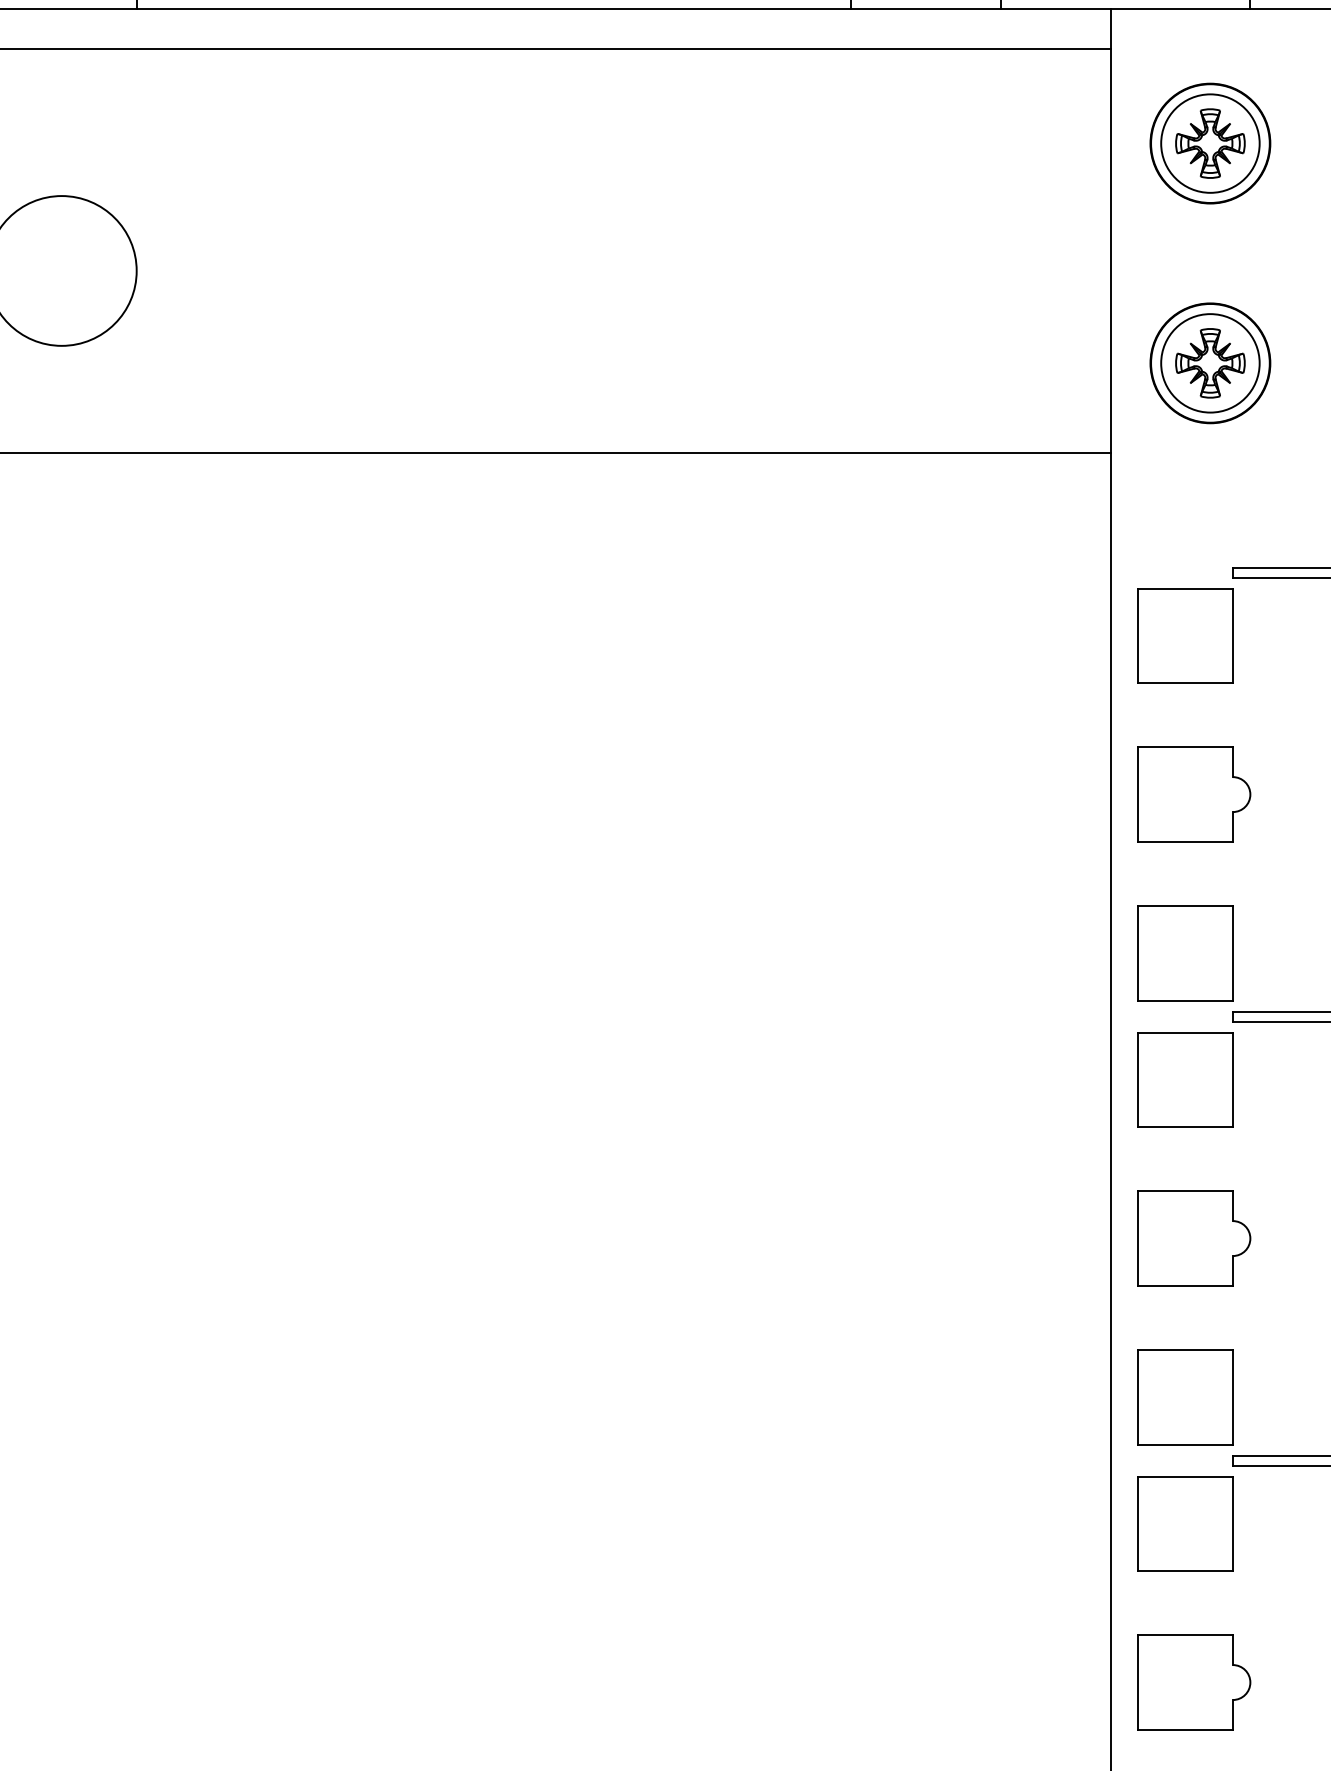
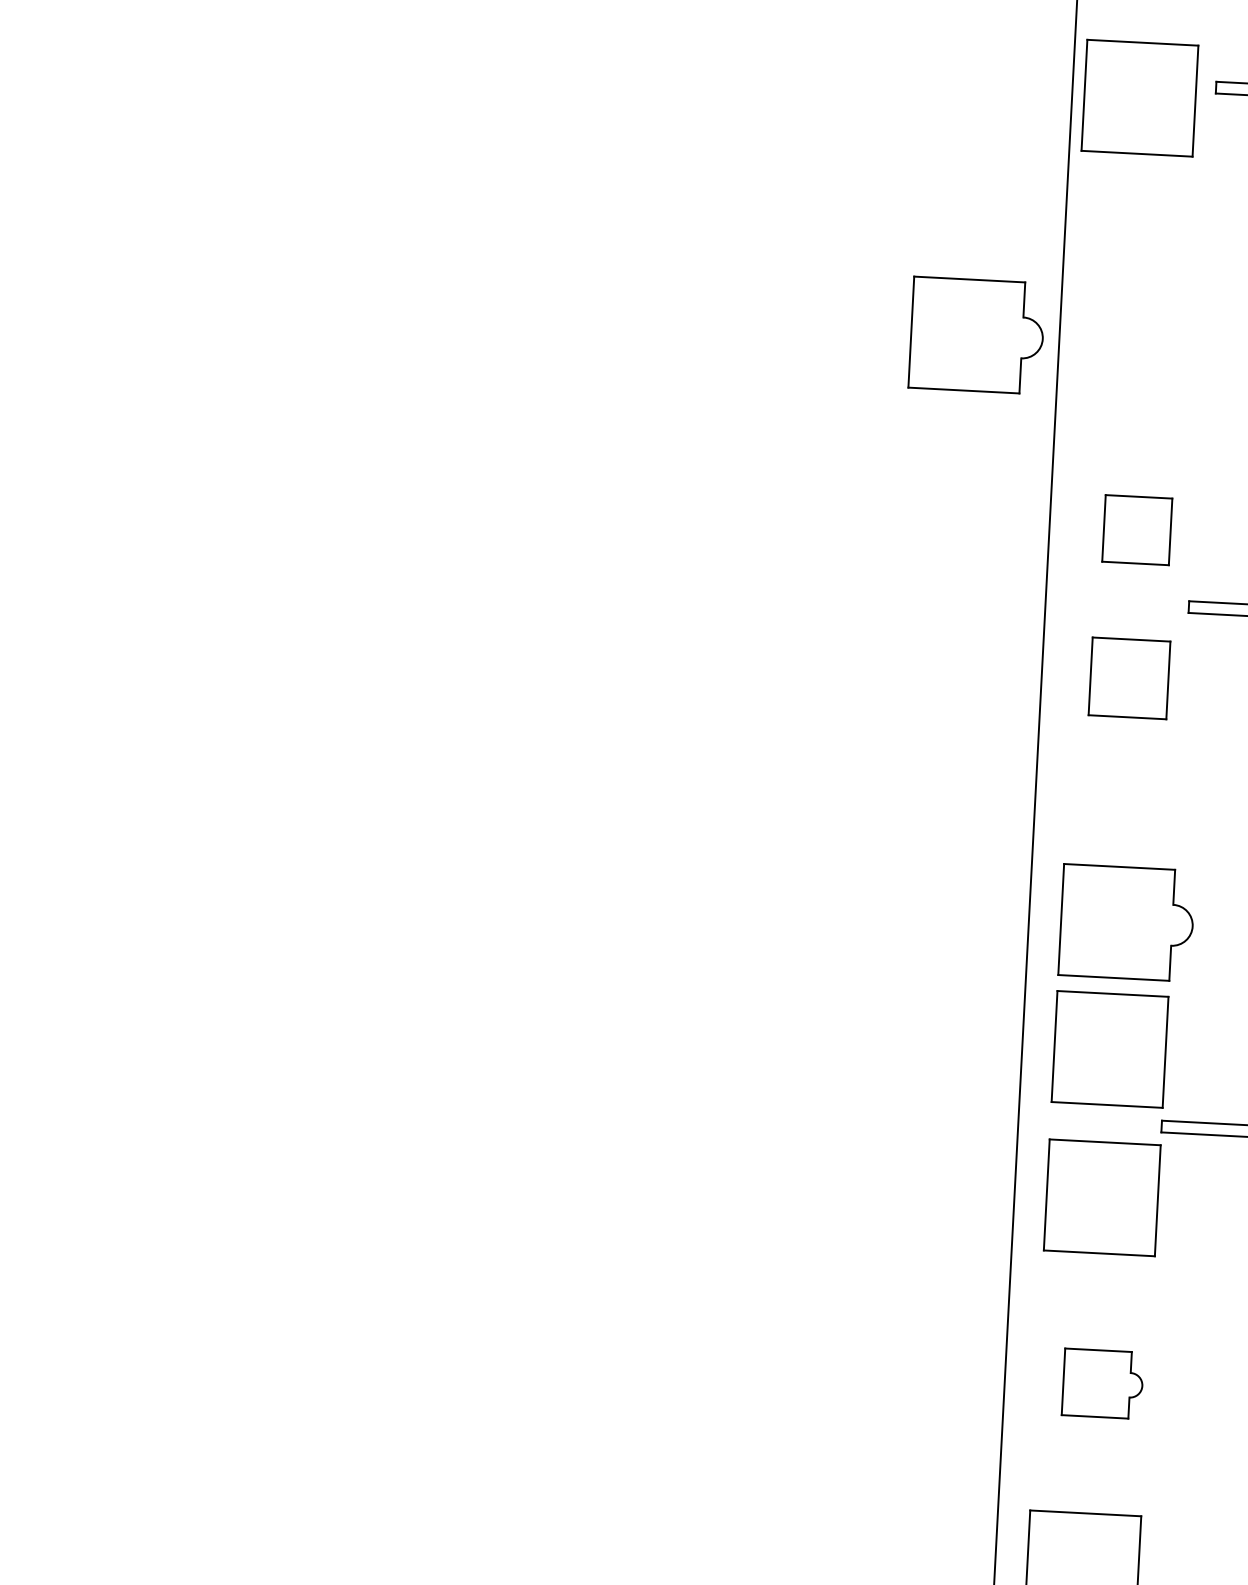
part: (1185, 635) -> (1140, 97), moved
part: (1194, 794) -> (977, 335), moved
part: (1185, 953) -> (1137, 530), size x0.6
part: (1185, 1079) -> (1129, 677), size x0.7
part: (1194, 1238) -> (1127, 922), moved
part: (1194, 1682) -> (1103, 1383), size x0.6

